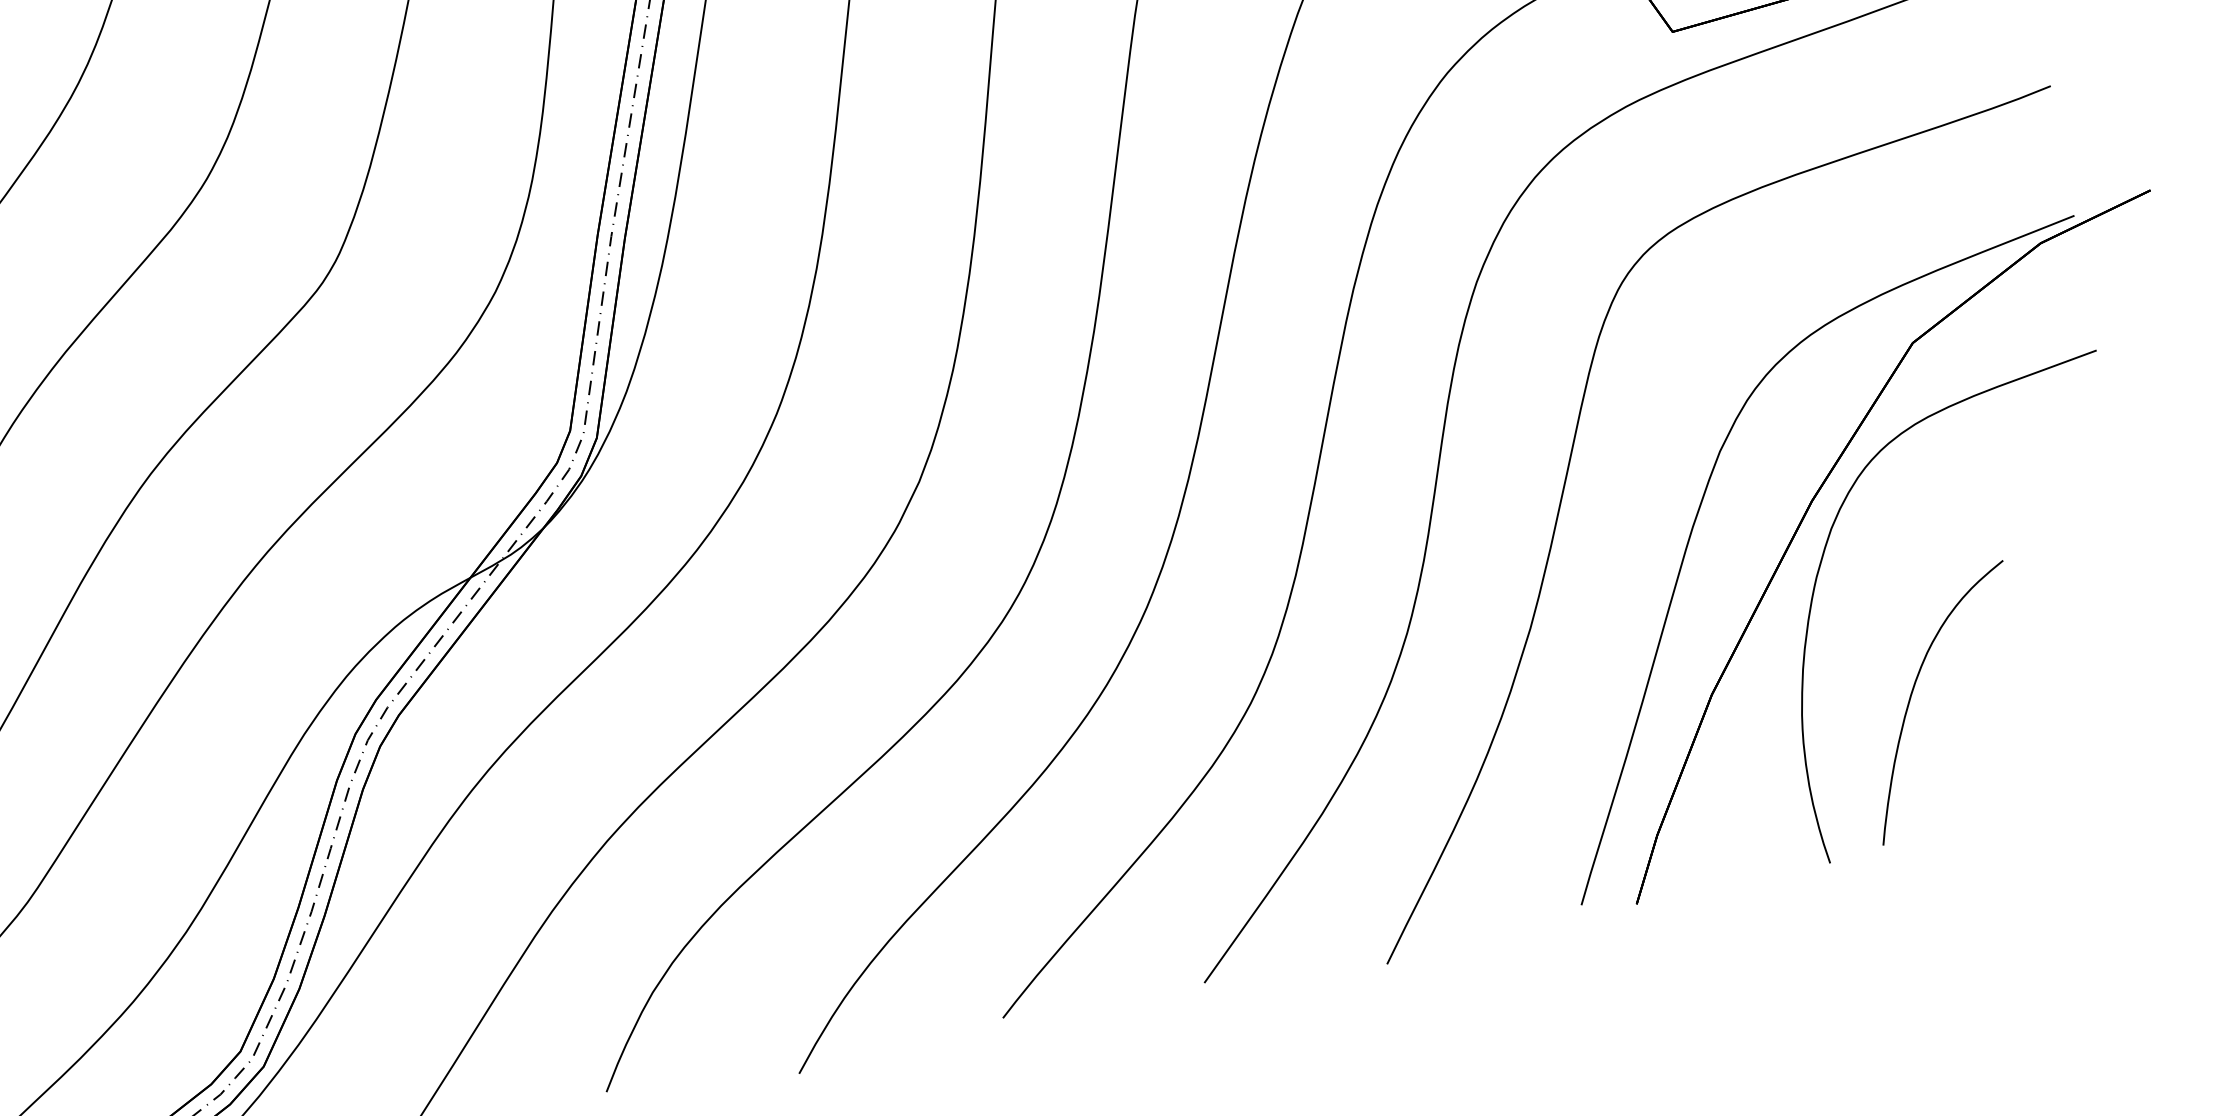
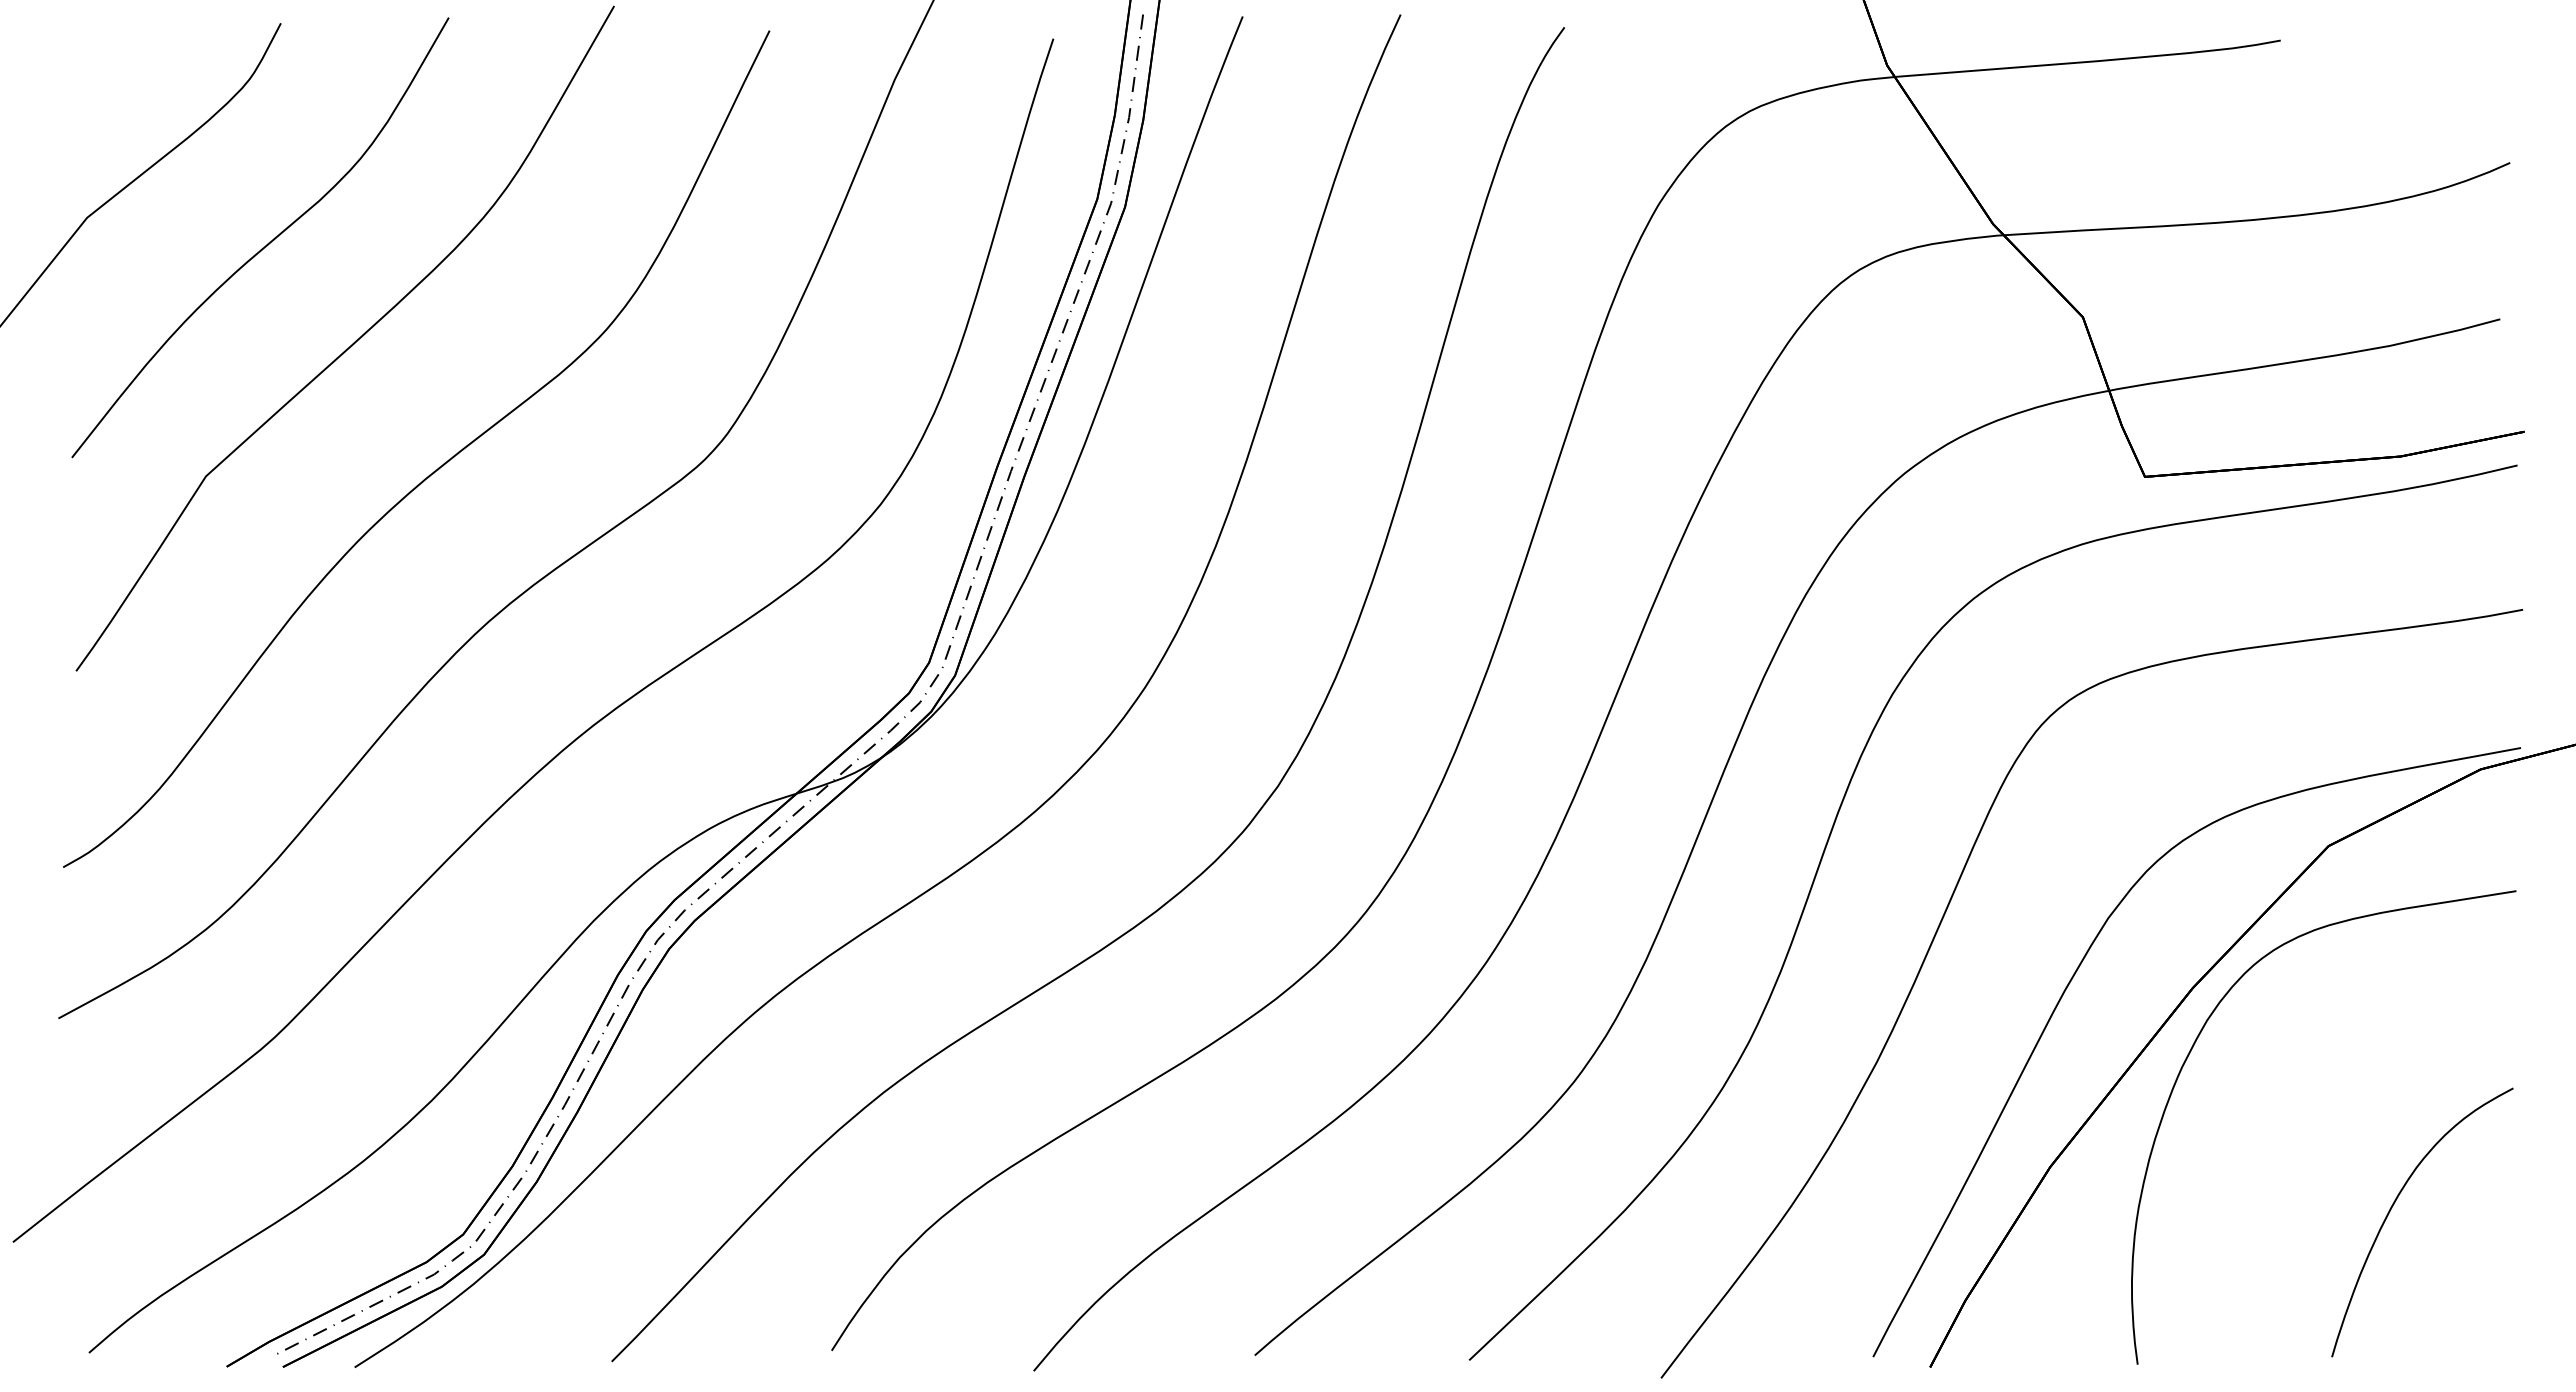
curve: (1912, 693) -> (2393, 1206), moved

